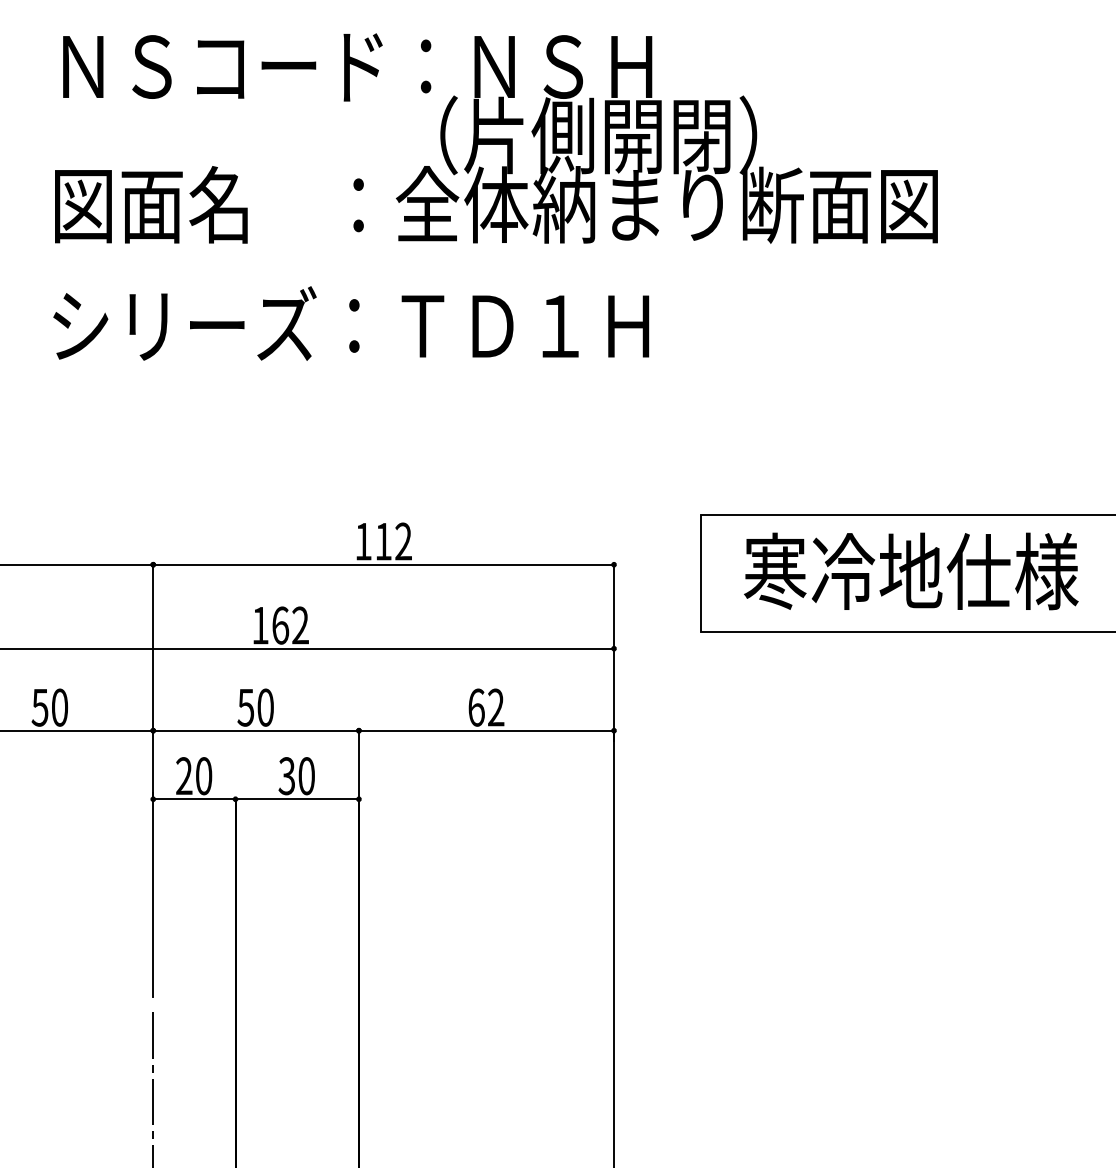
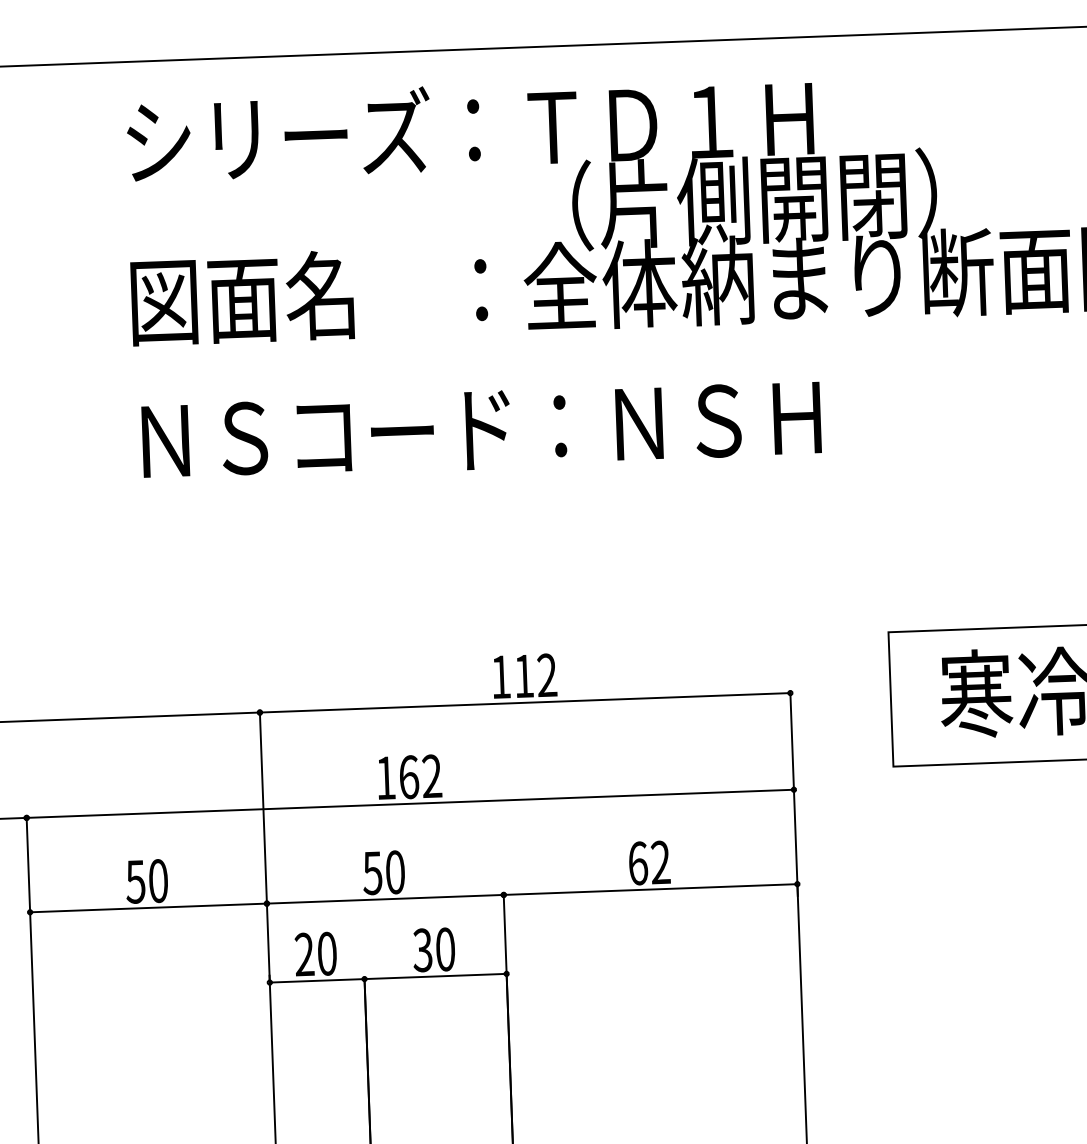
text: (319, 63) -> (430, 128), ＮＳコード：ＮＳＨ -> シリーズ：ＴＤ１Ｈ
text: (316, 323) -> (437, 427), シリーズ：ＴＤ１Ｈ -> ＮＳコード：ＮＳＨ

